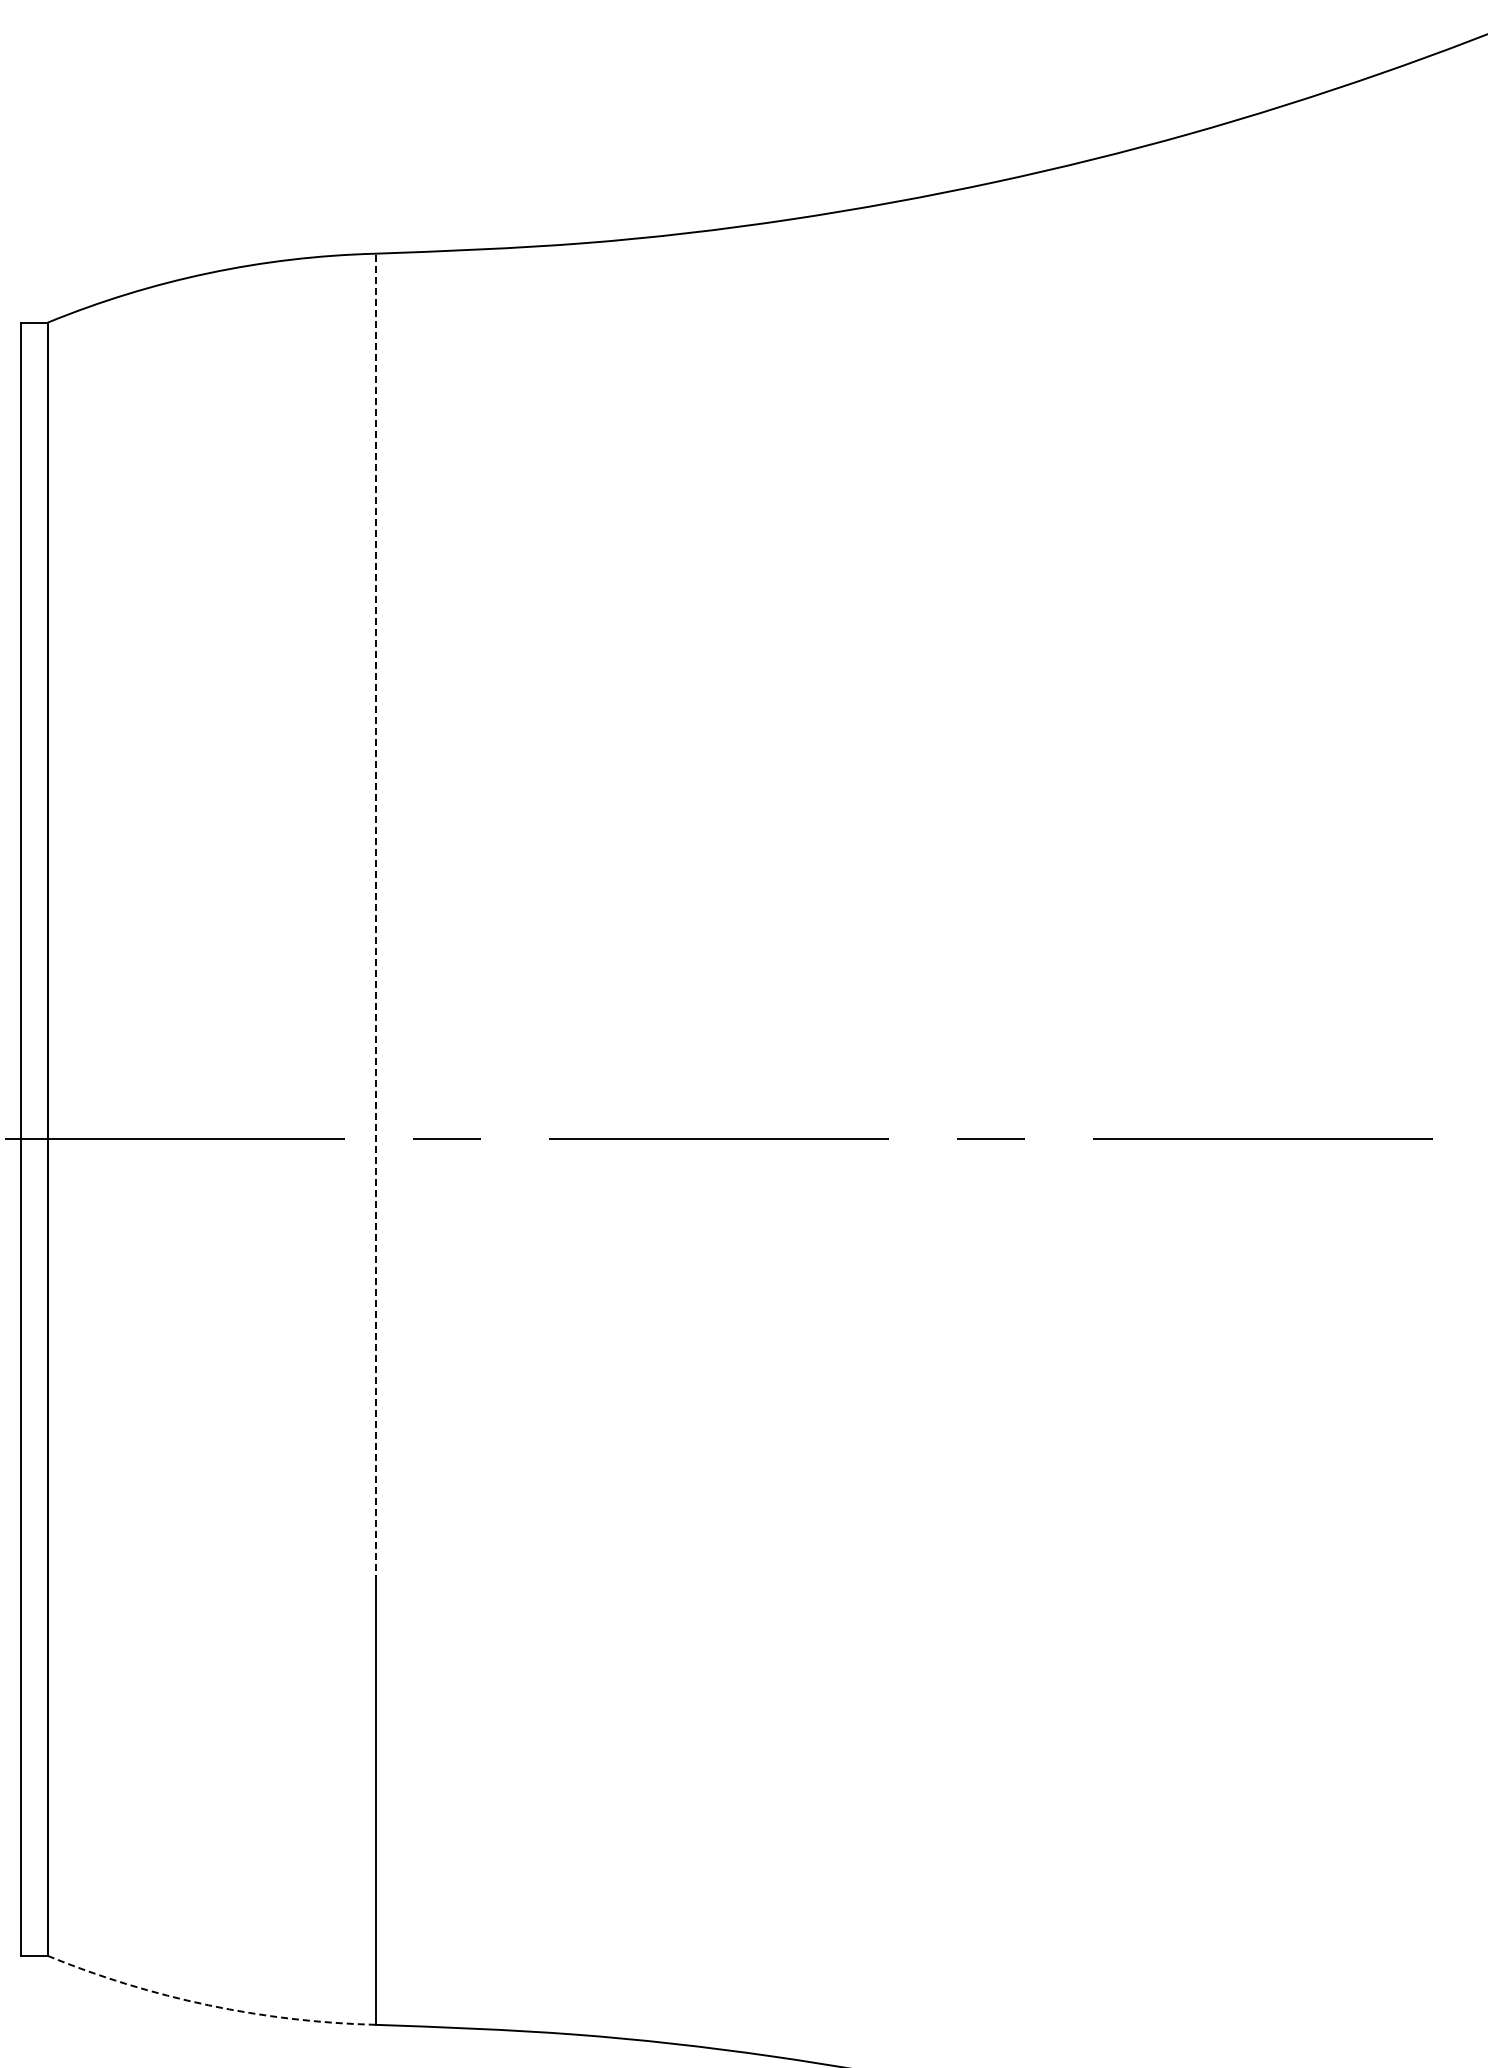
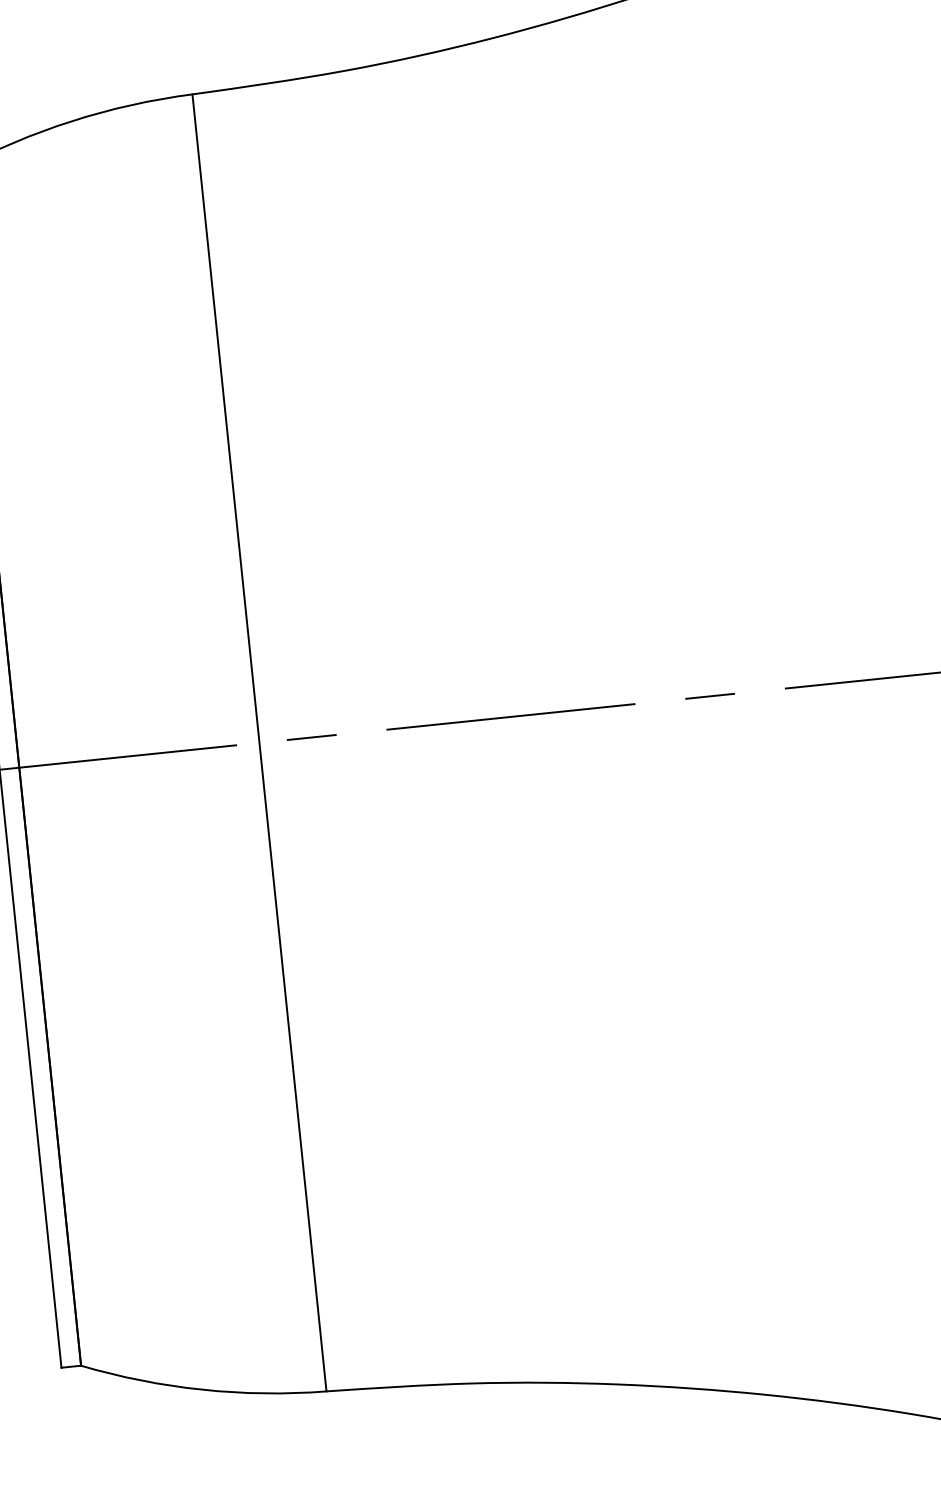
line: (375, 917) -> (242, 580), dashed -> solid
arc: (208, 2005) -> (202, 1389), dashed -> solid

